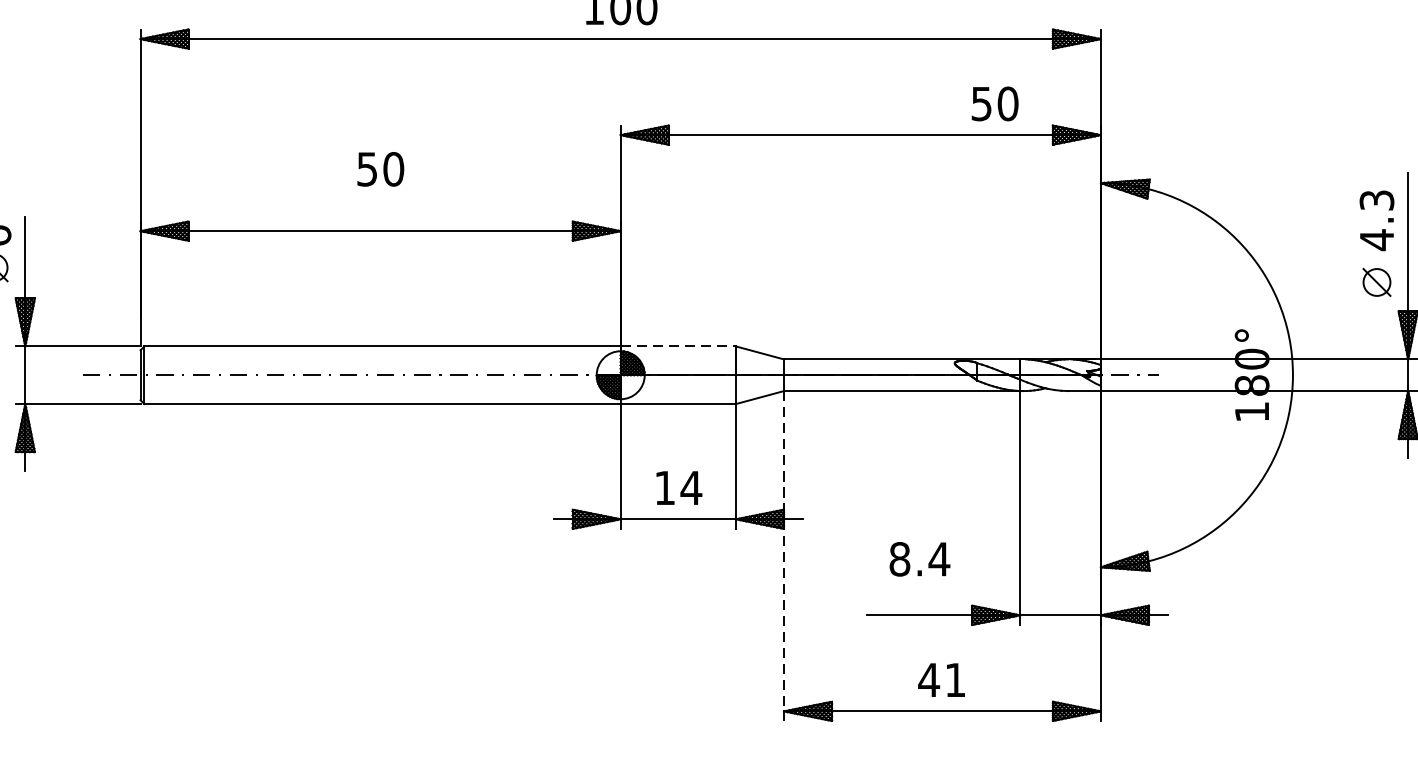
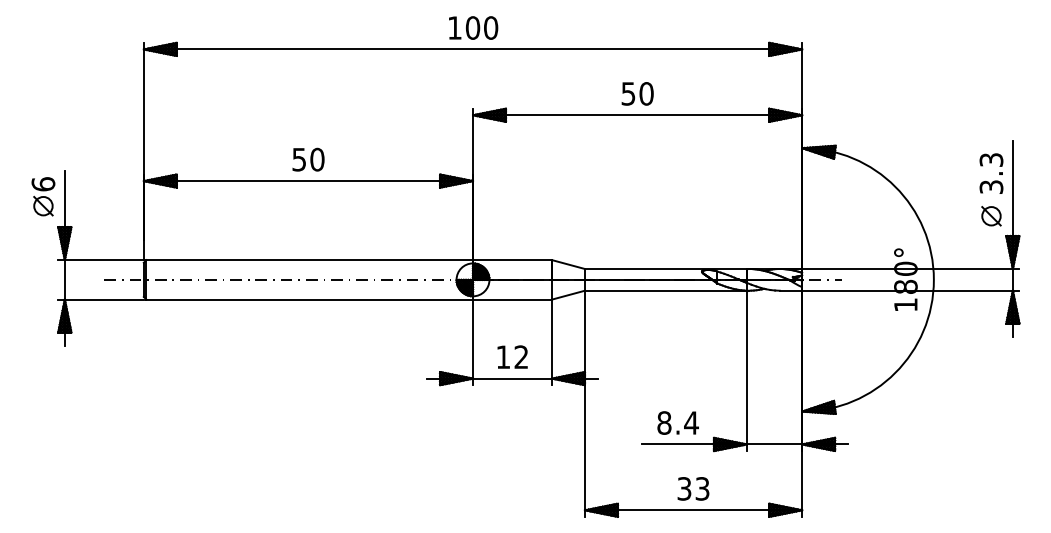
text: (994, 103) -> (637, 93), moved
text: (380, 169) -> (308, 159), moved
text: (1377, 239) -> (991, 186), 4.3 -> 3.3
line: (678, 346) -> (512, 260), dashed -> solid
text: (691, 487) -> (521, 356), 14 -> 12
line: (783, 557) -> (584, 404), dashed -> solid
text: (918, 558) -> (677, 422), moved
text: (940, 679) -> (692, 488), 41 -> 33

